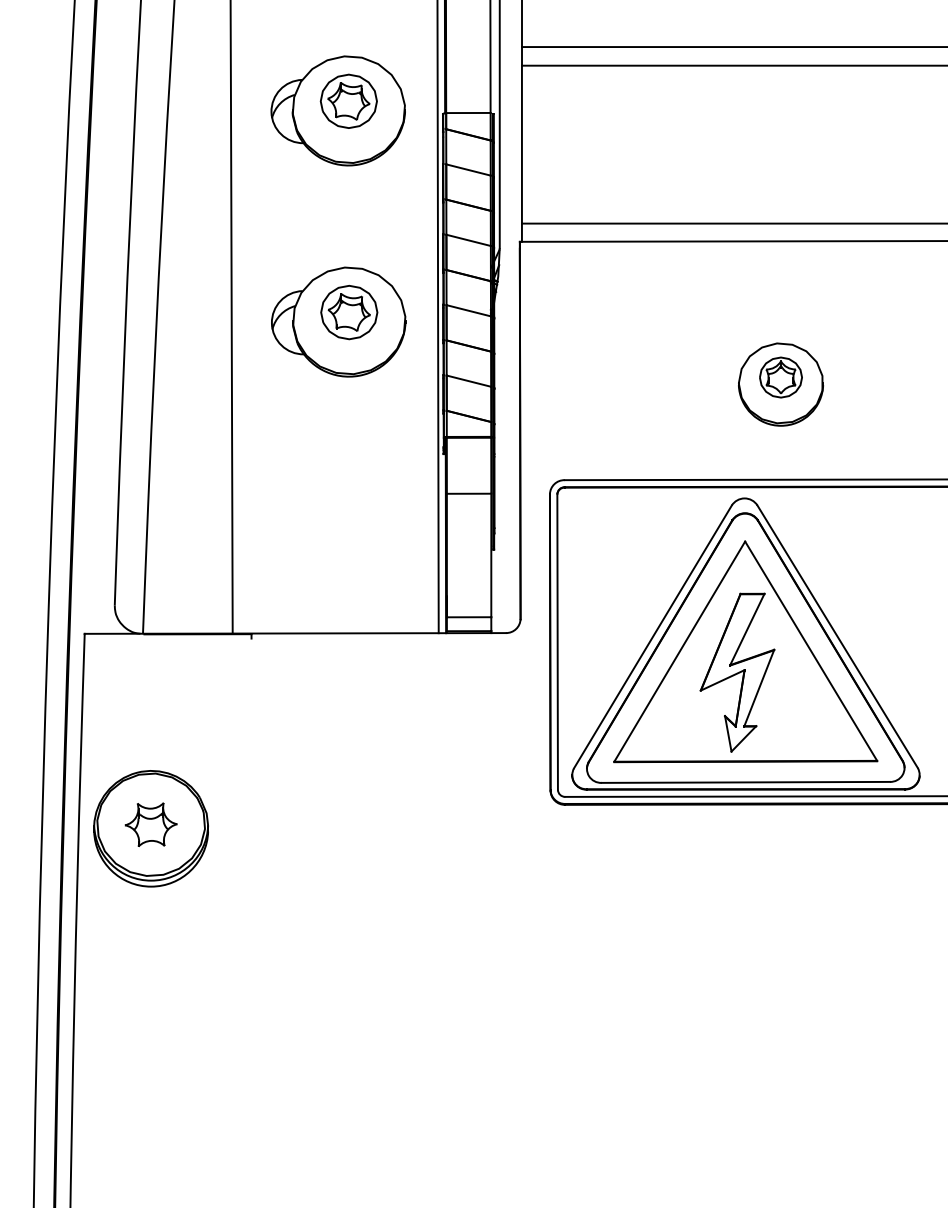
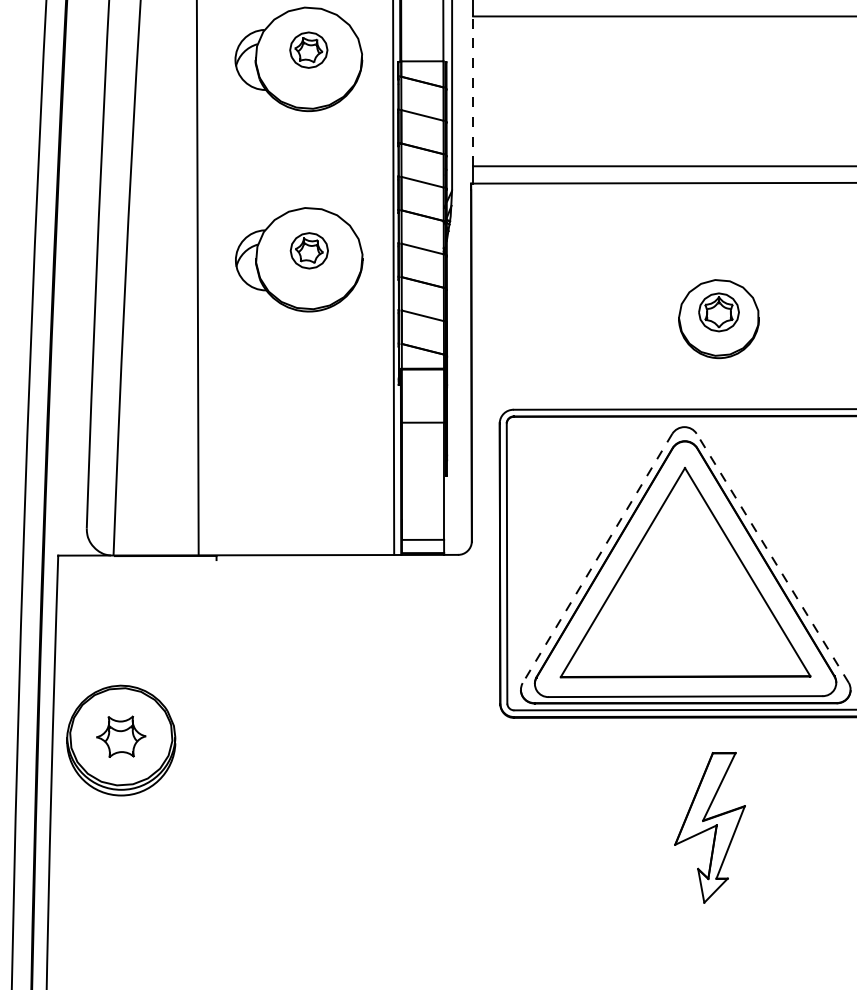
part: (348, 100) -> (308, 49), size x0.7
line: (521, 144) -> (472, 91), solid -> dashed
part: (349, 312) -> (309, 250), size x0.7
line: (837, 636) -> (772, 558), solid -> dashed
line: (652, 637) -> (597, 559), solid -> dashed
part: (737, 672) -> (710, 827), moved

